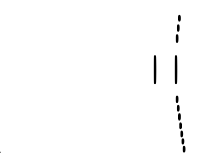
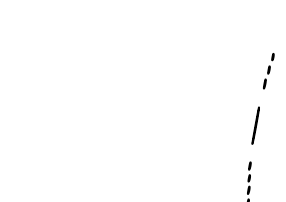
line: (154, 69) -> (226, 120), removed

